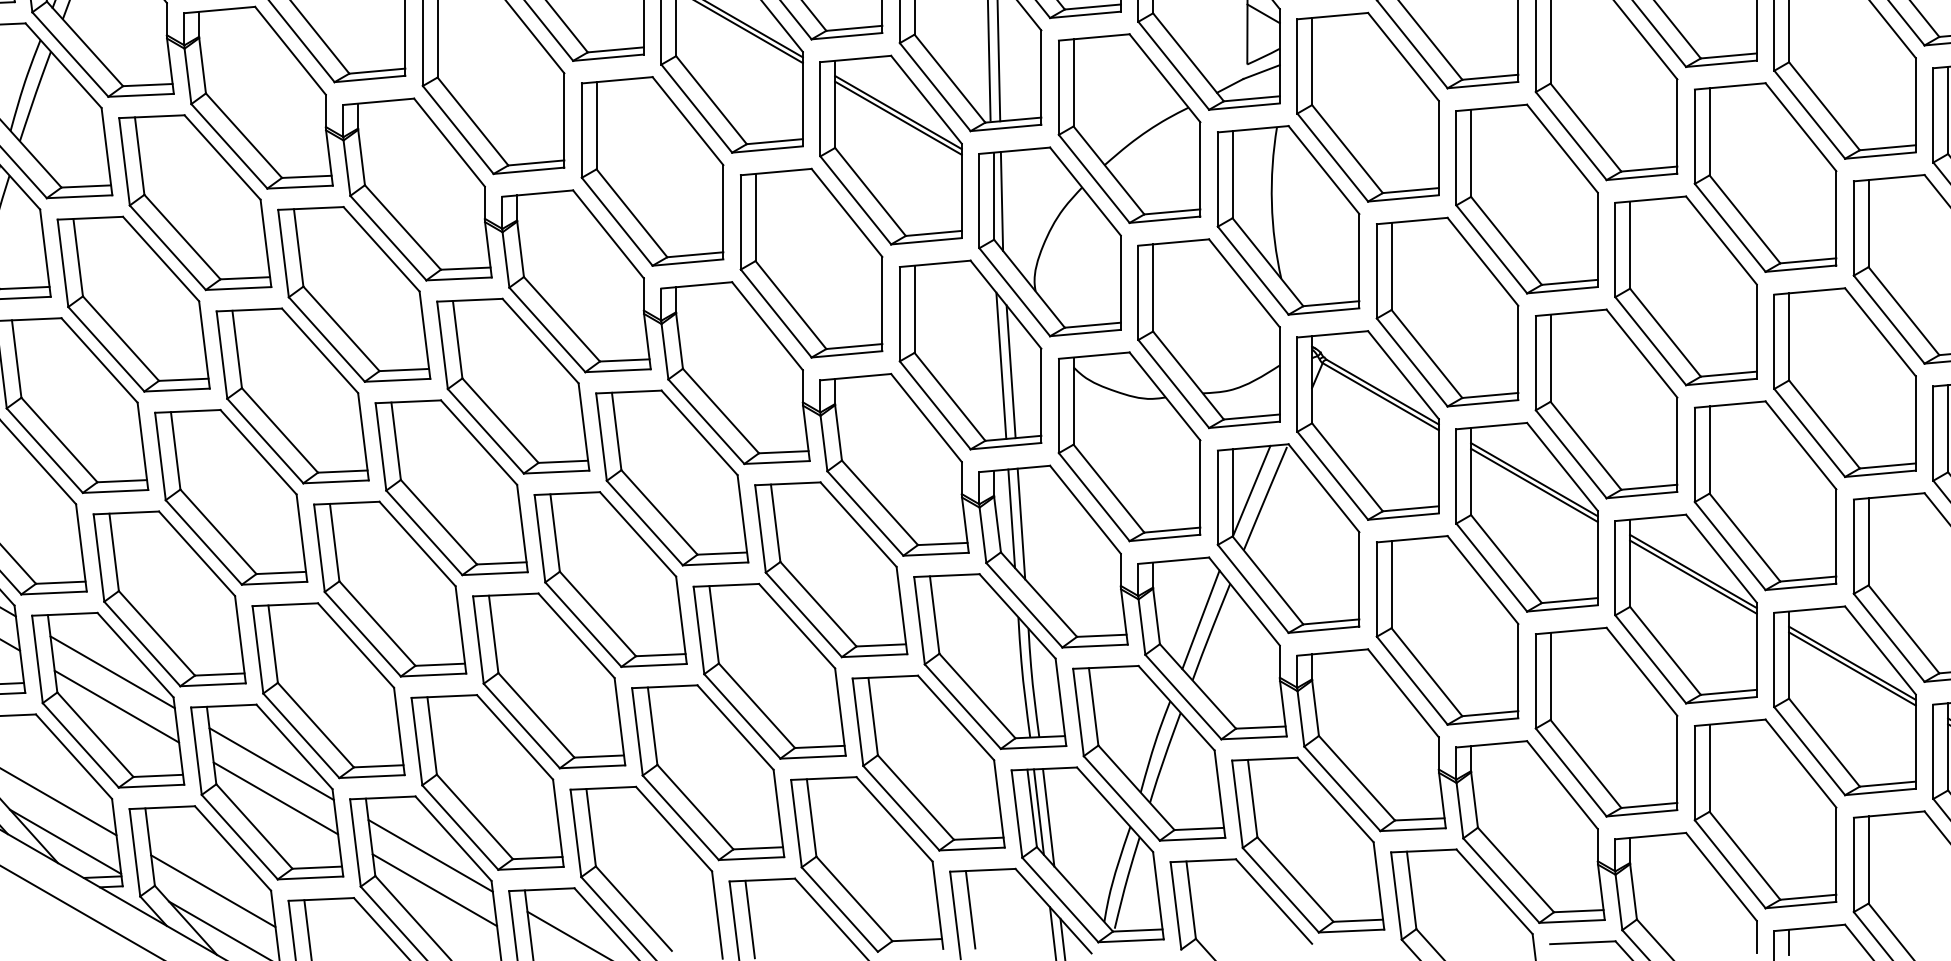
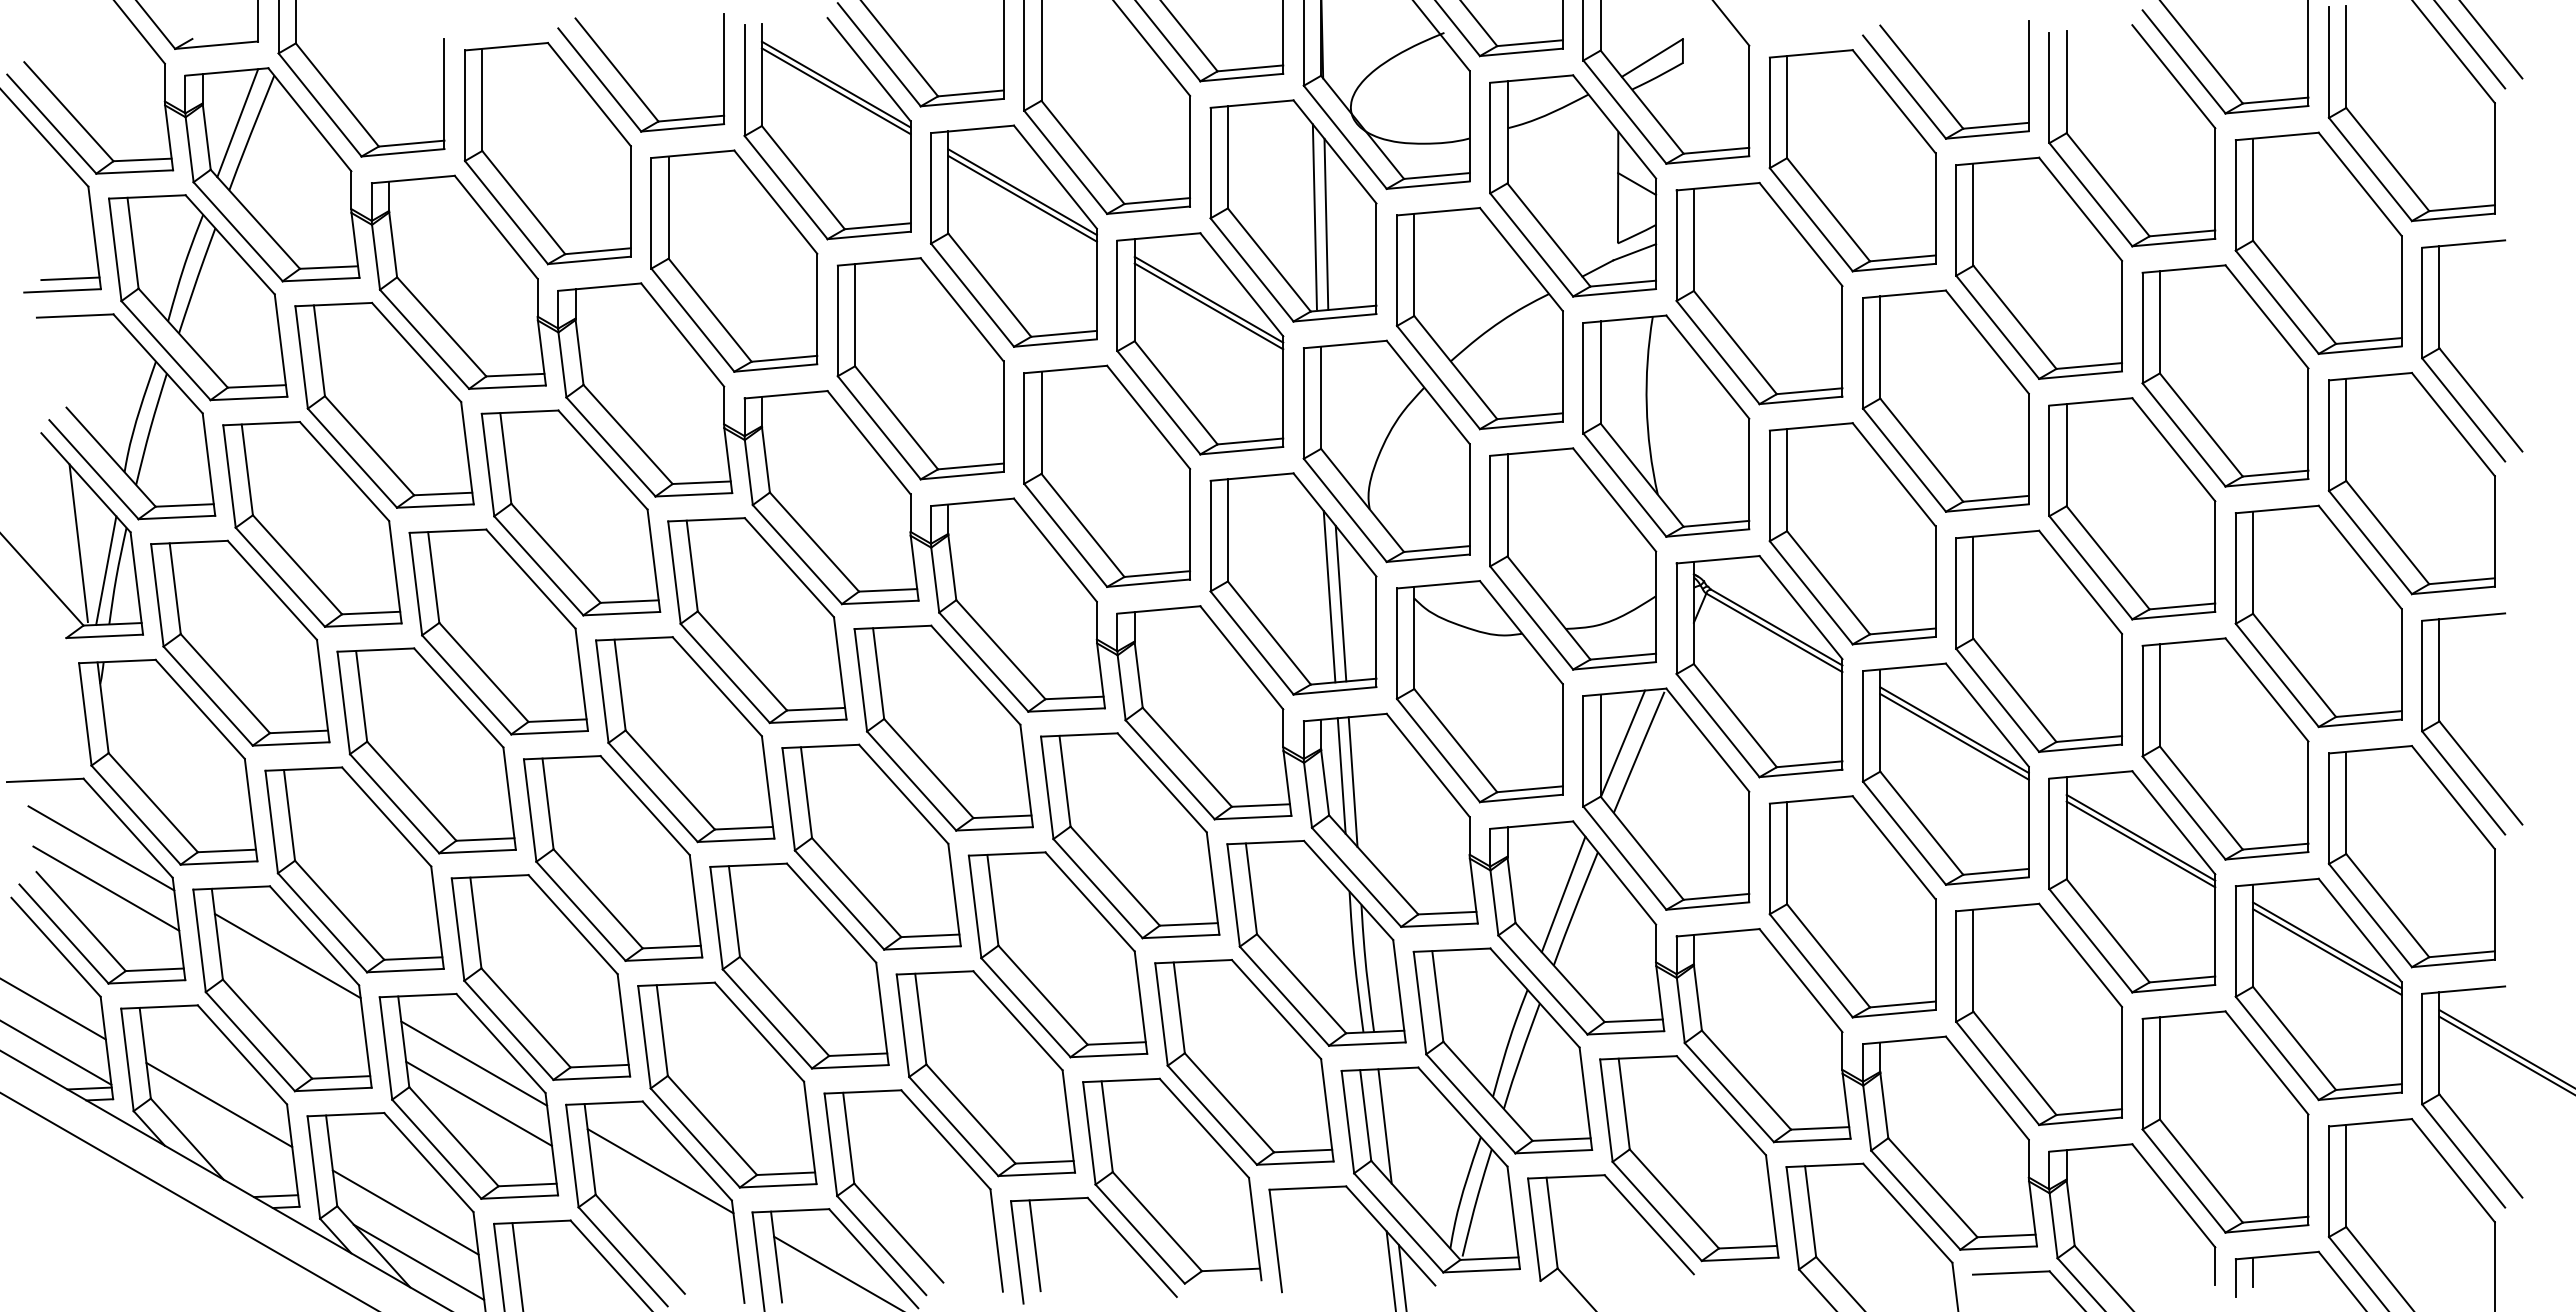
line: (1002, 201) -> (1330, 403), removed
line: (116, 706) -> (292, 996), removed
line: (1038, 811) -> (1373, 1119), removed
line: (65, 841) -> (232, 1154), removed
line: (434, 890) -> (665, 1211), removed
line: (970, 909) -> (1293, 1233), removed

